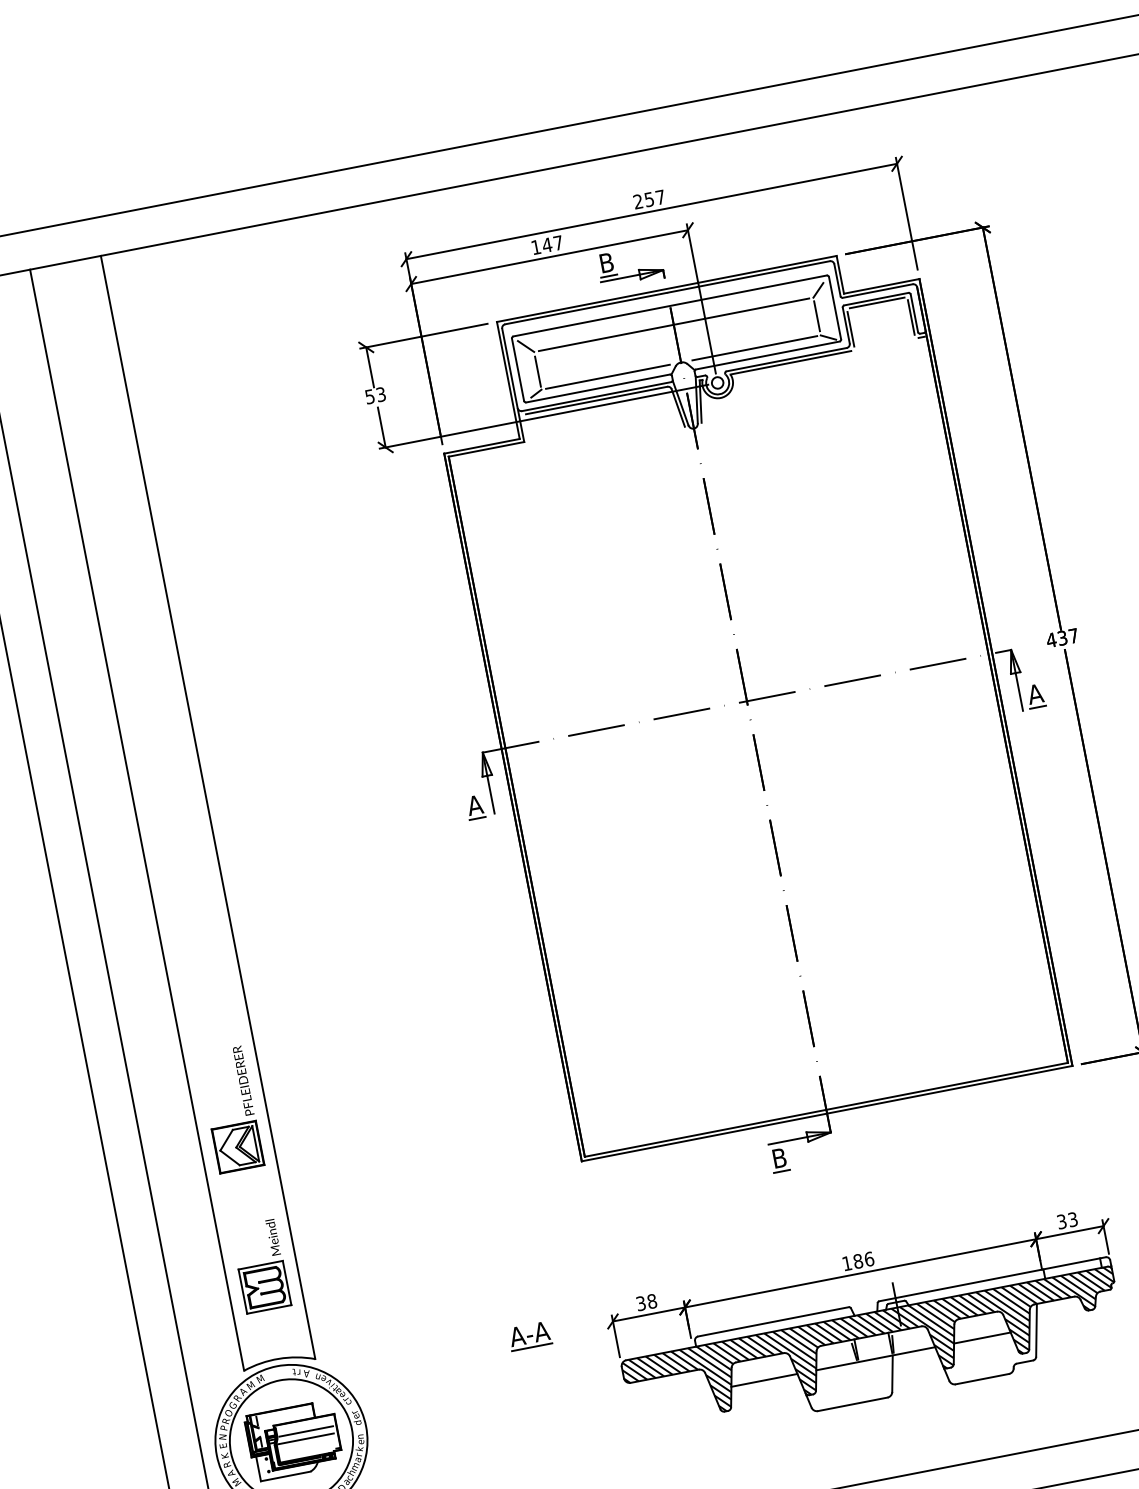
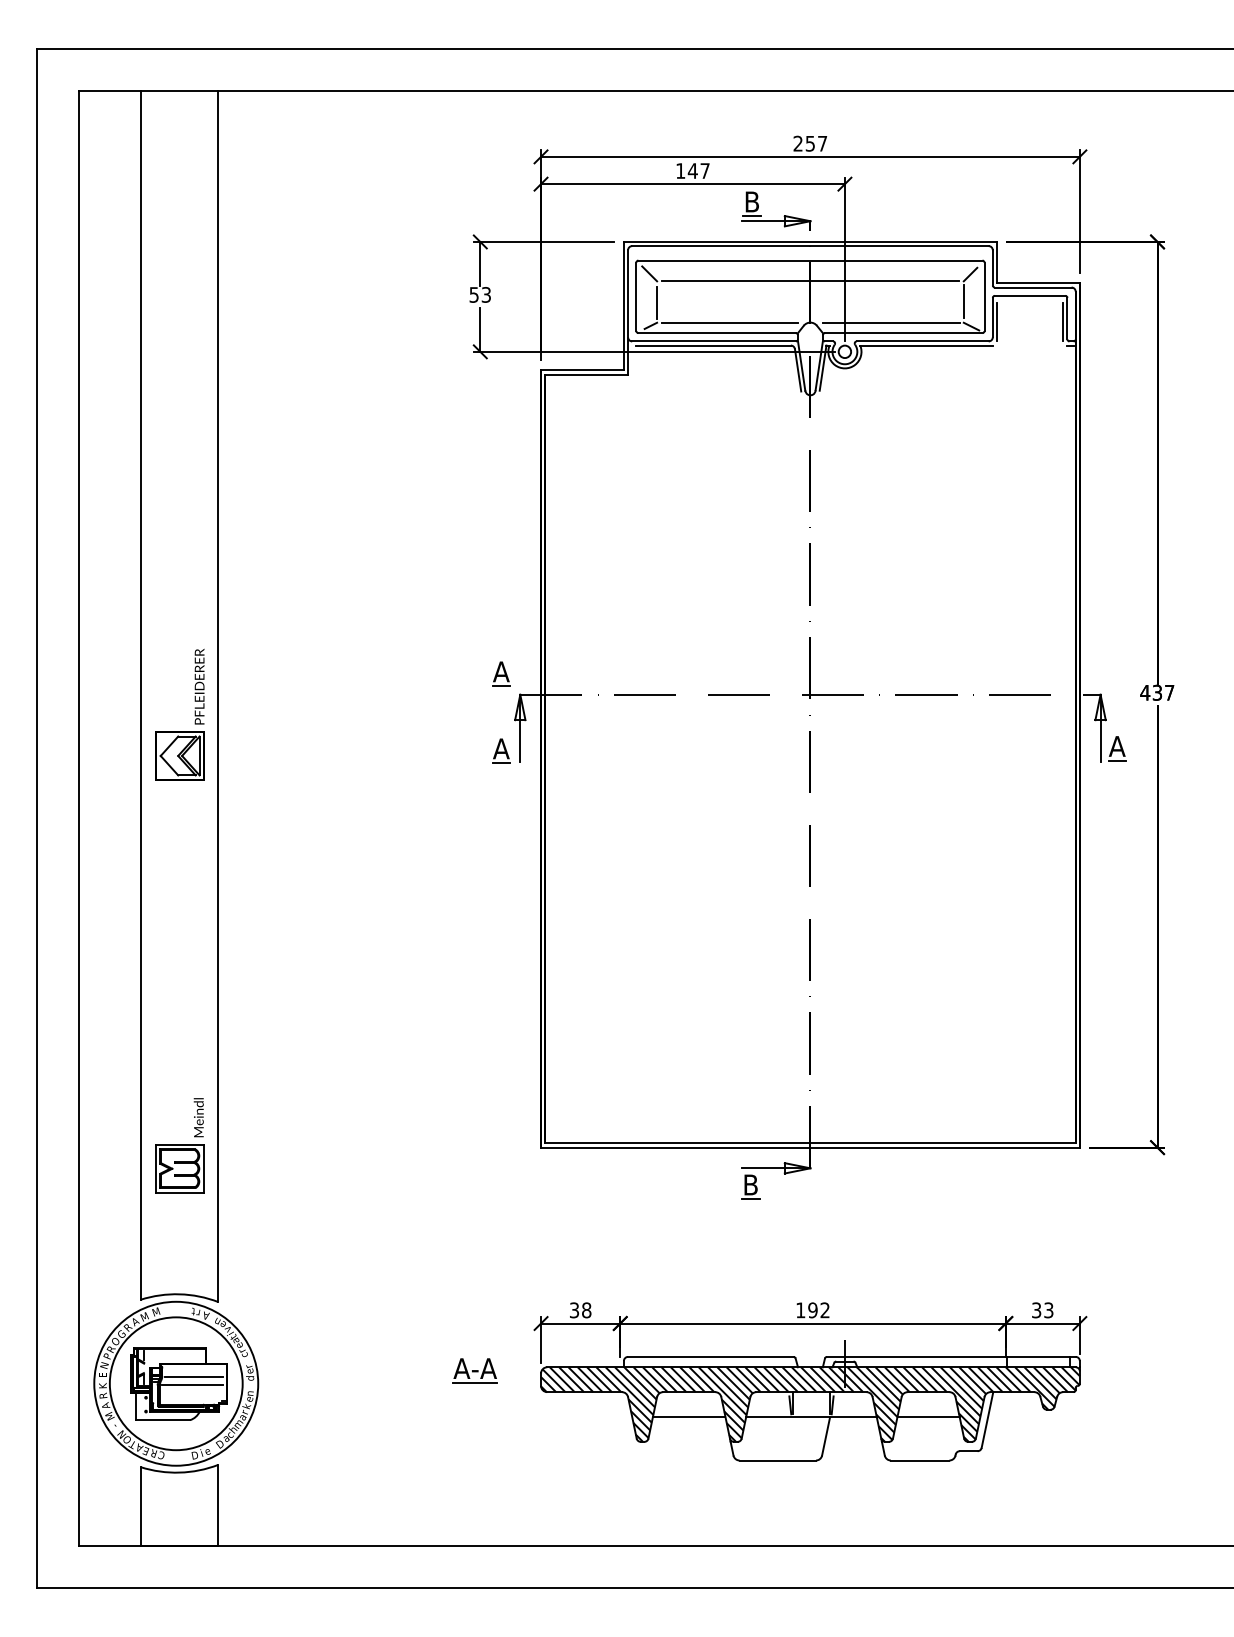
line: (877, 302) -> (1030, 299), removed
part: (461, 736) -> (501, 673), added
part: (243, 1106) -> (194, 714), moved
text: (864, 1260) -> (819, 1310), 186 -> 192
part: (260, 1266) -> (179, 1145), moved
part: (529, 1335) -> (474, 1370), moved

